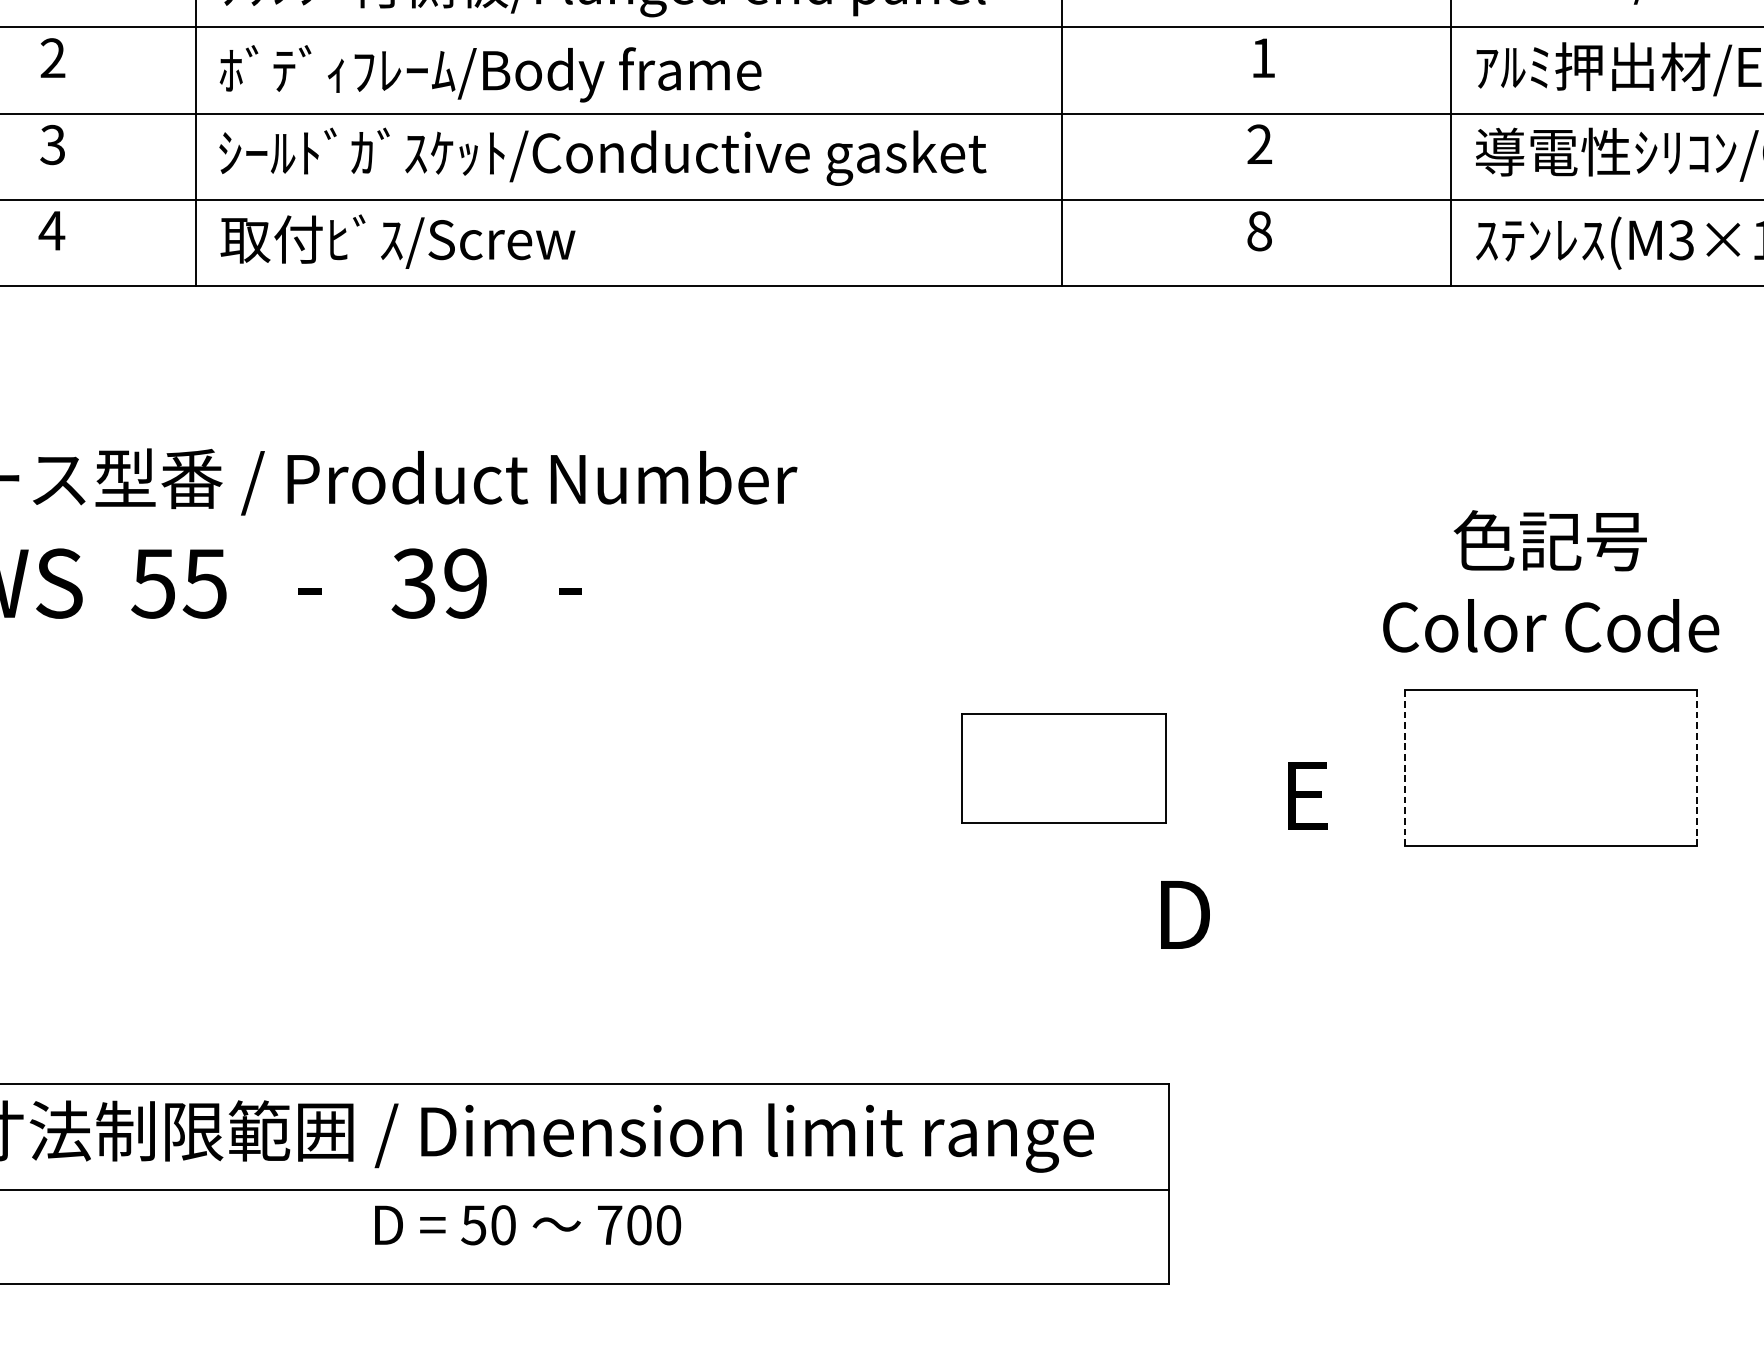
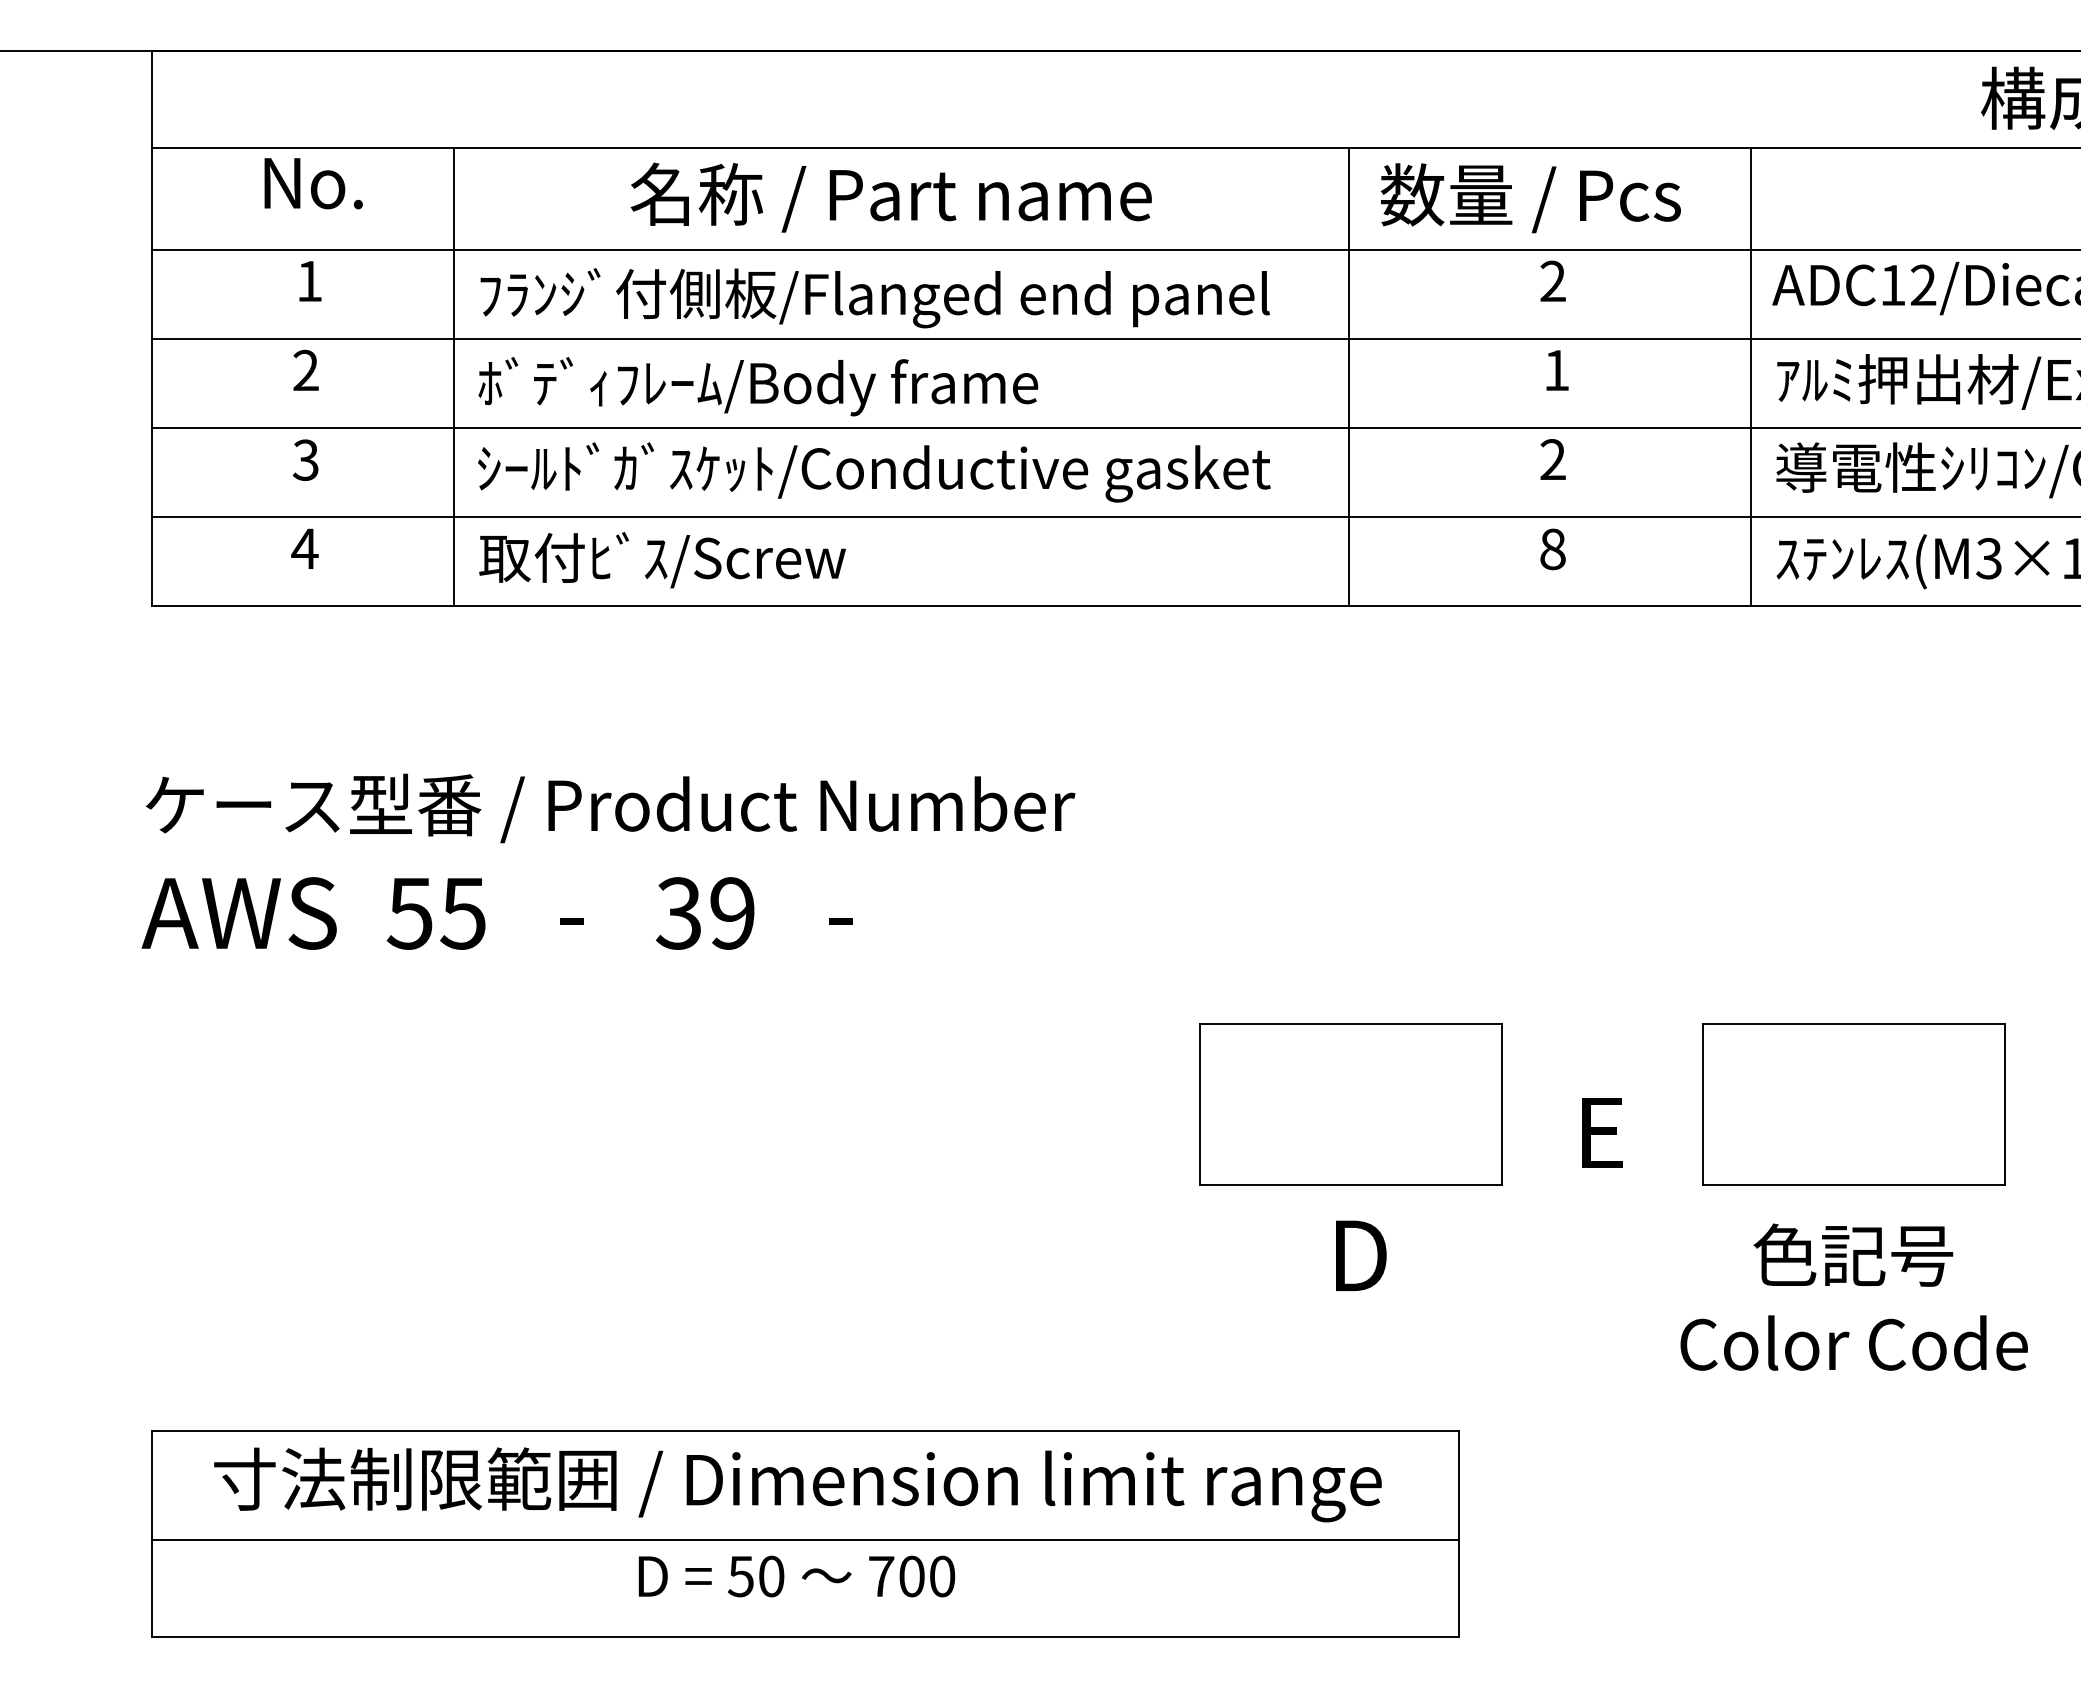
text: (1550, 580) -> (1853, 1296), moved
line: (1404, 767) -> (1702, 1103), dashed -> solid
part: (1063, 768) -> (1350, 1104), size x1.43
line: (1696, 768) -> (2004, 1104), dashed -> solid
text: (1185, 914) -> (1361, 1255), moved

